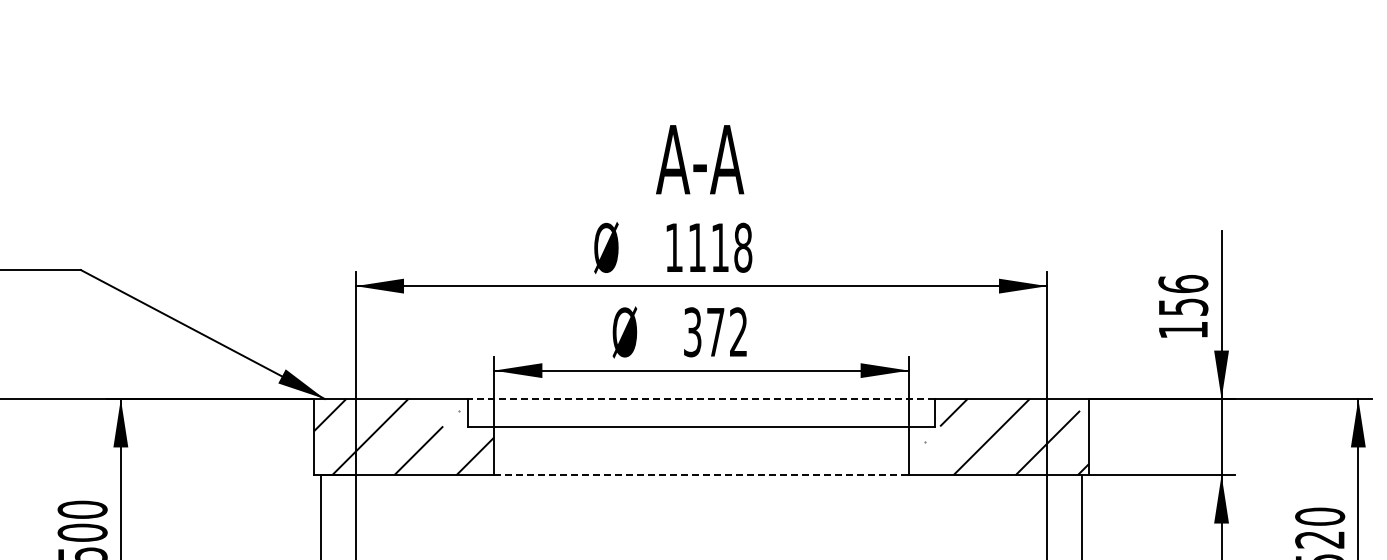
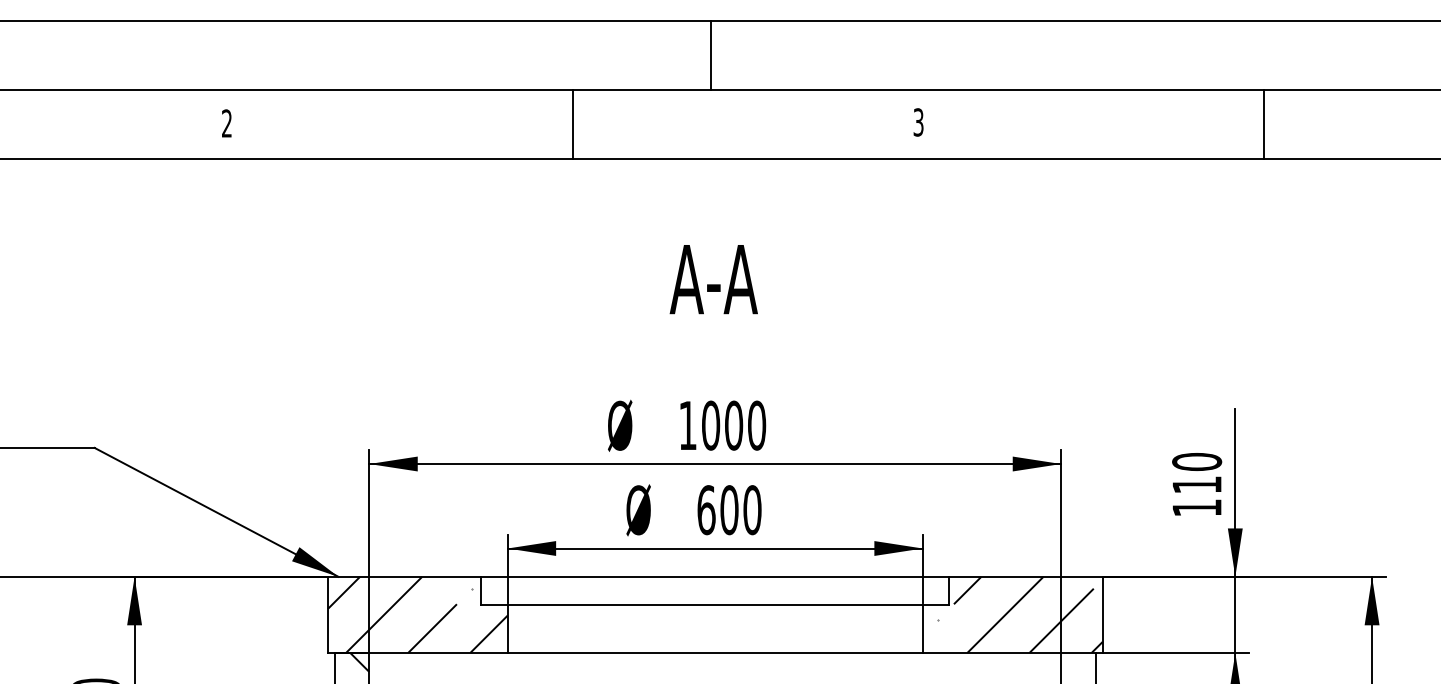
text: (699, 159) -> (713, 279), moved
text: (720, 247) -> (734, 425), 1118 -> 1000
text: (1183, 294) -> (1197, 472), 156 -> 110
text: (715, 332) -> (729, 510), 372 -> 600
line: (701, 398) -> (715, 576), dashed -> solid
line: (701, 474) -> (715, 652), dashed -> solid
hatch: (345, 484) -> (359, 662), added

